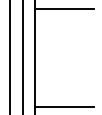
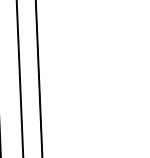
line: (64, 107) -> (90, 133), removed

